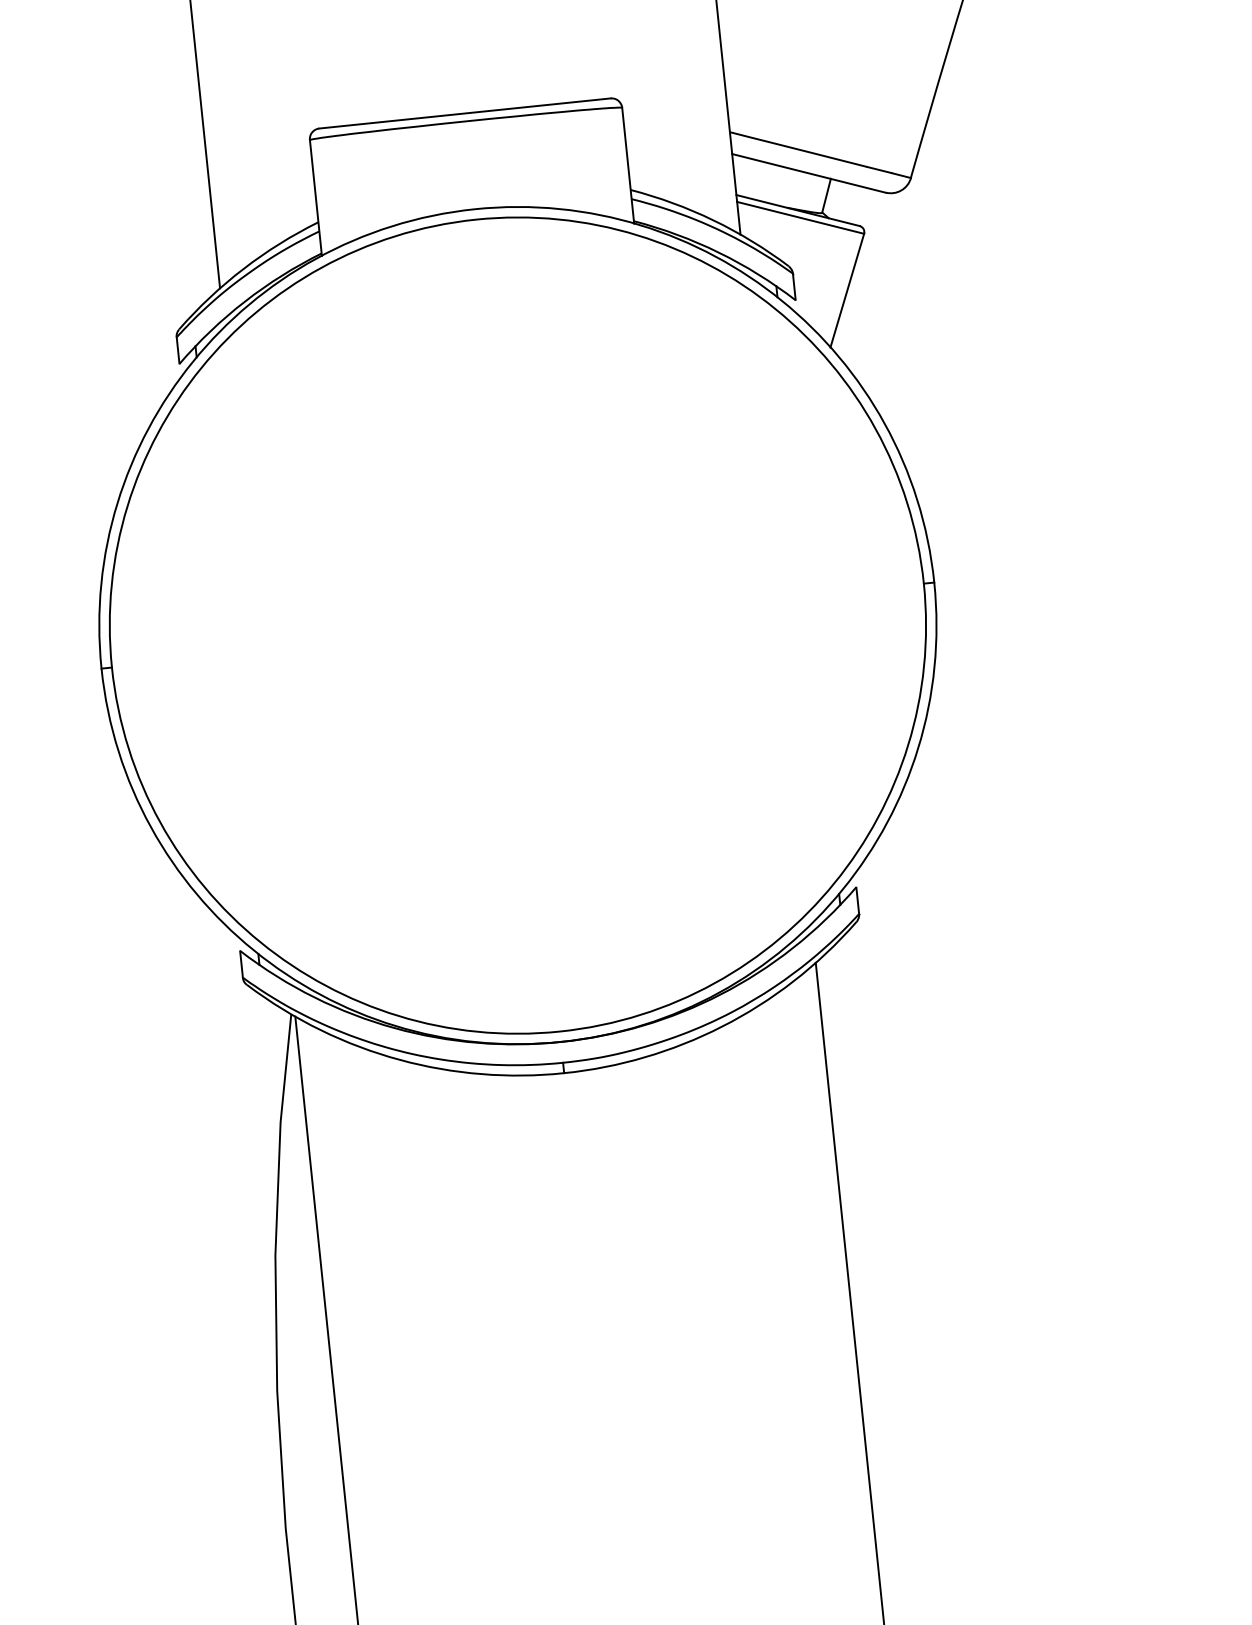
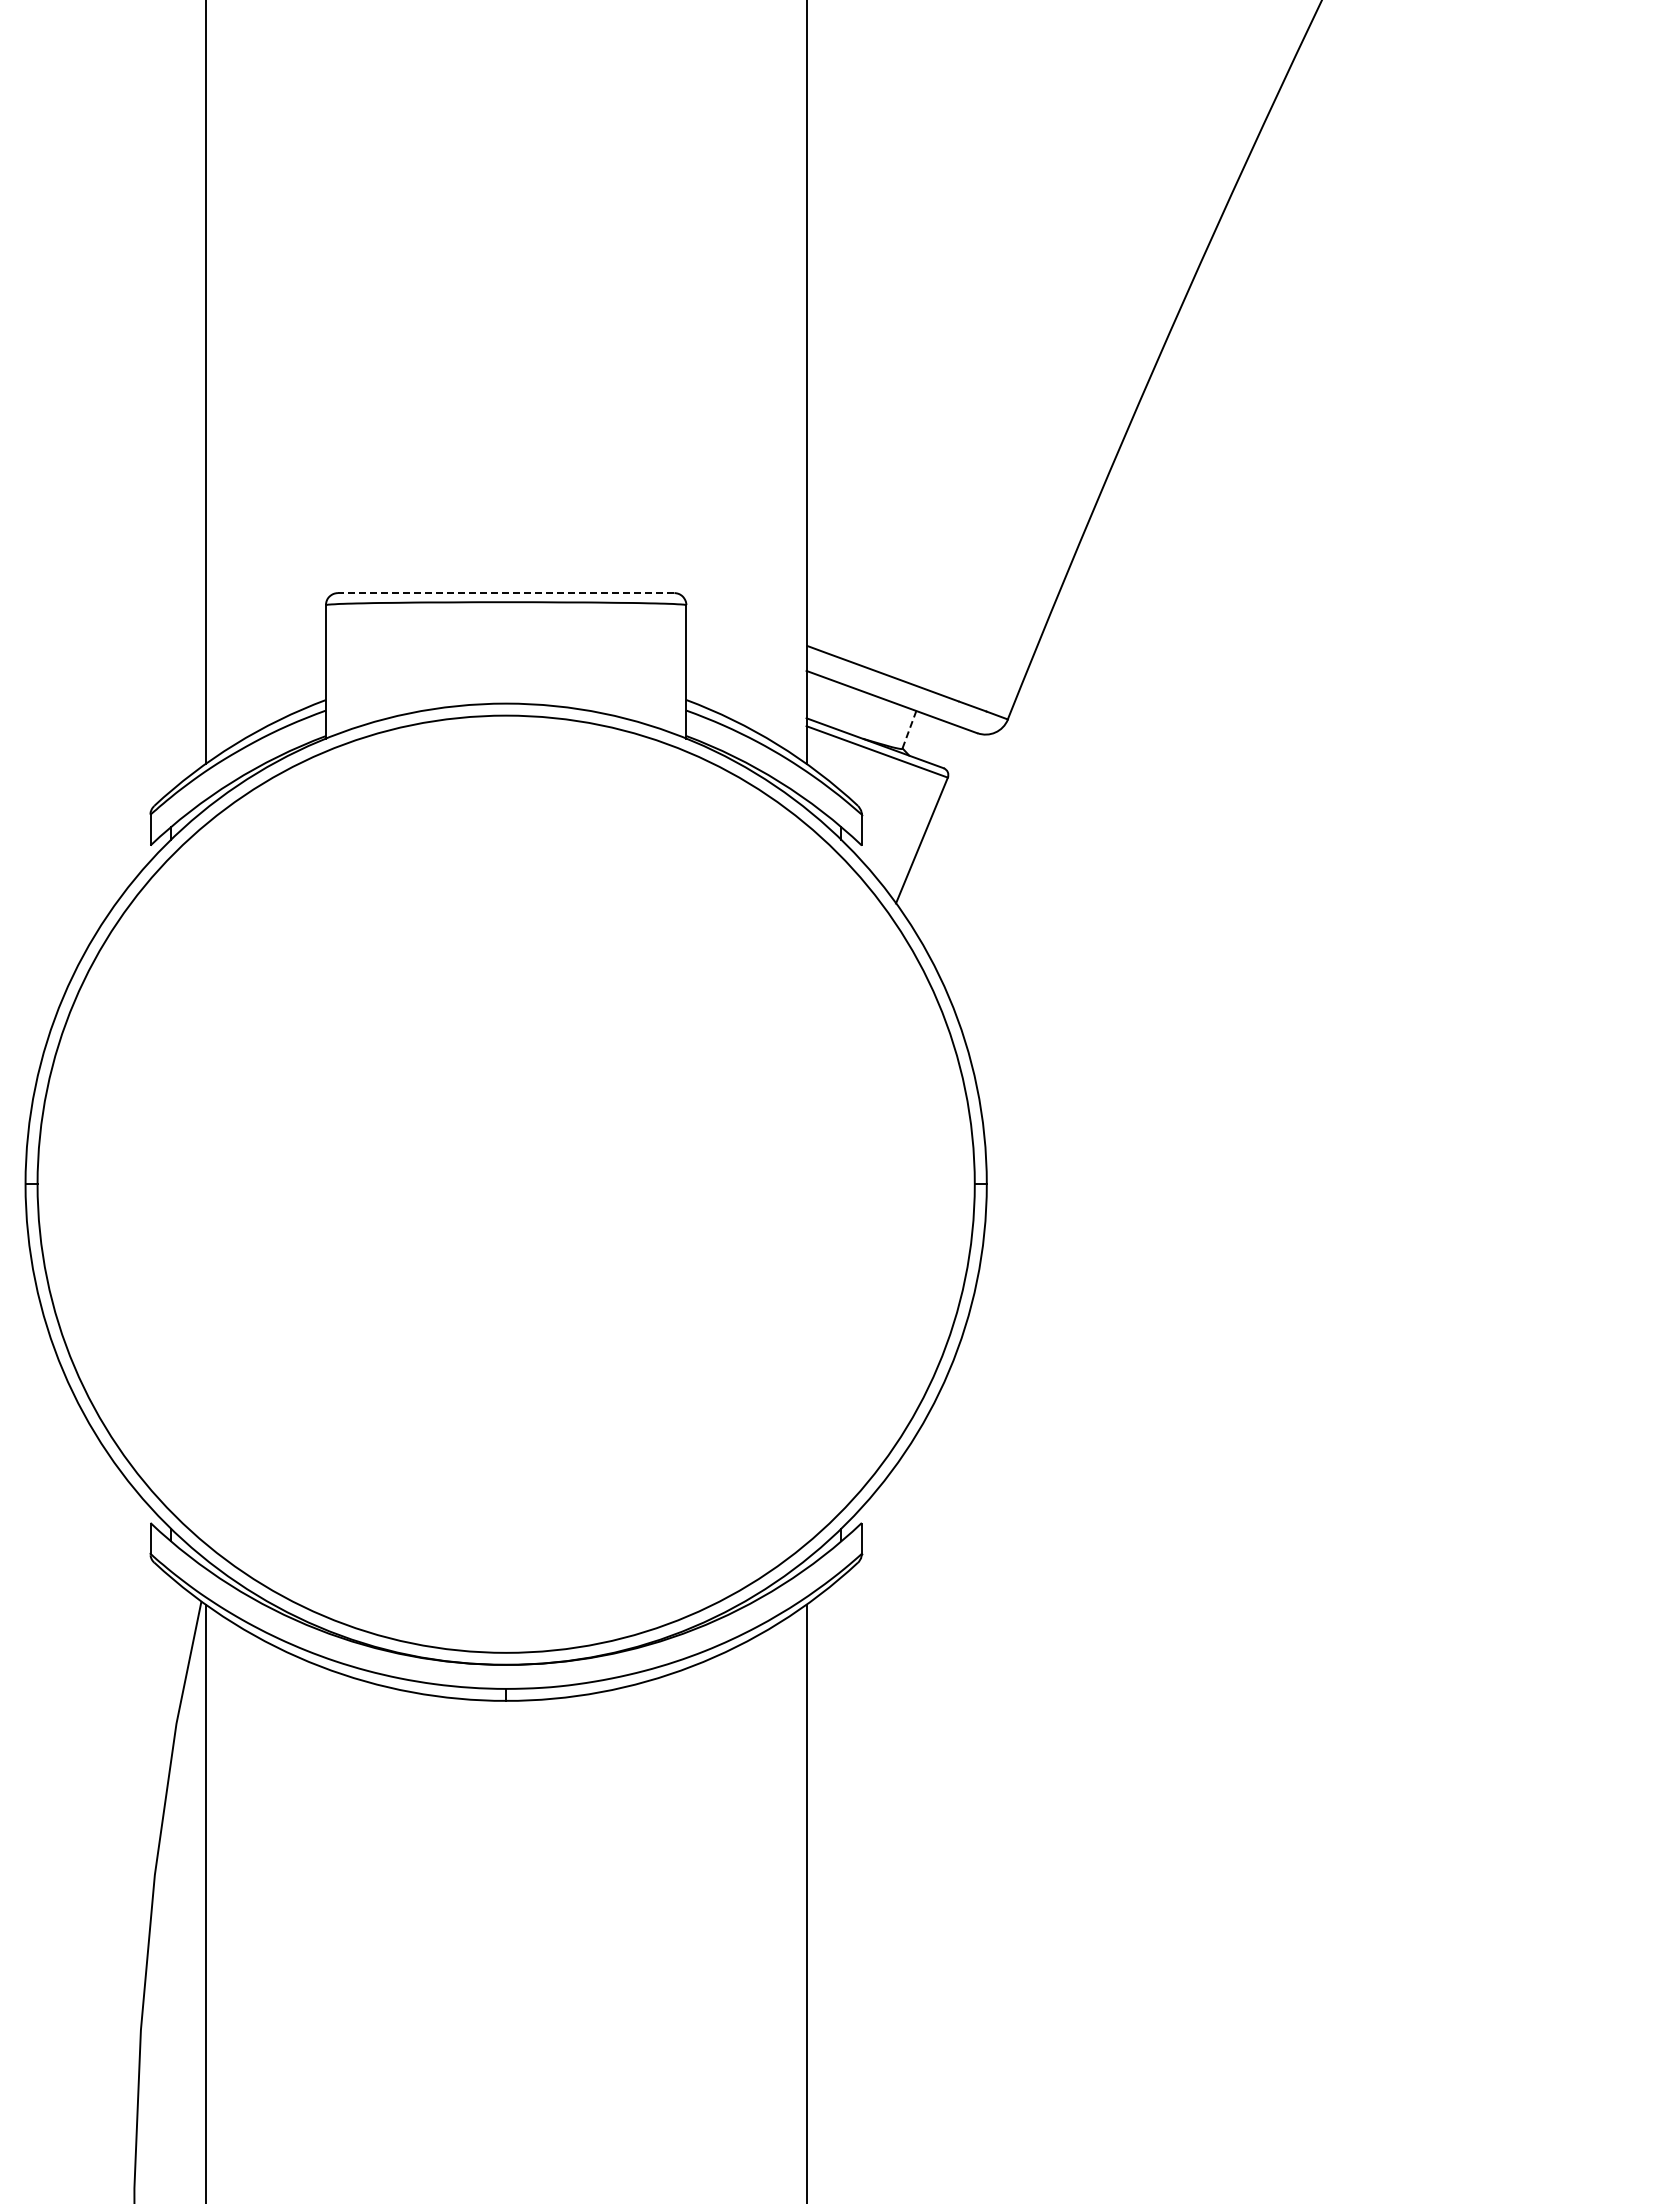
line: (464, 113) -> (505, 593), solid -> dashed
line: (826, 196) -> (909, 730), solid -> dashed

